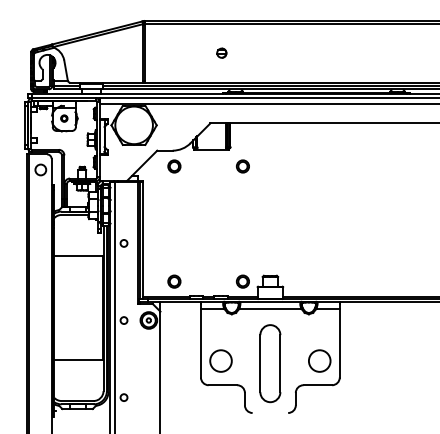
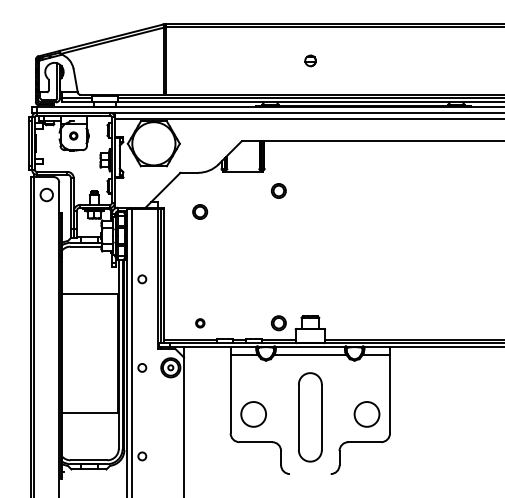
part: (221, 52) -> (310, 60), moved
circle: (174, 166) -> (200, 211), moved
part: (174, 281) -> (200, 323), size x0.6

